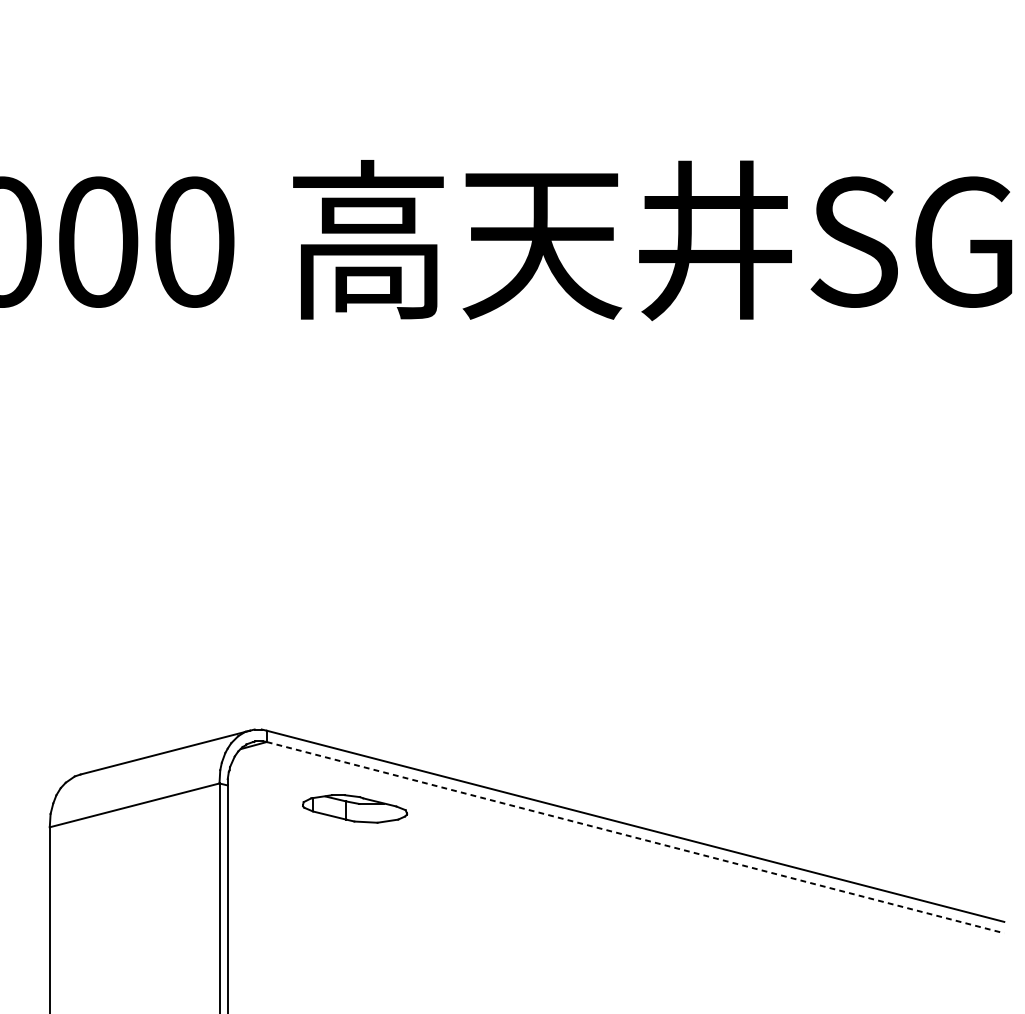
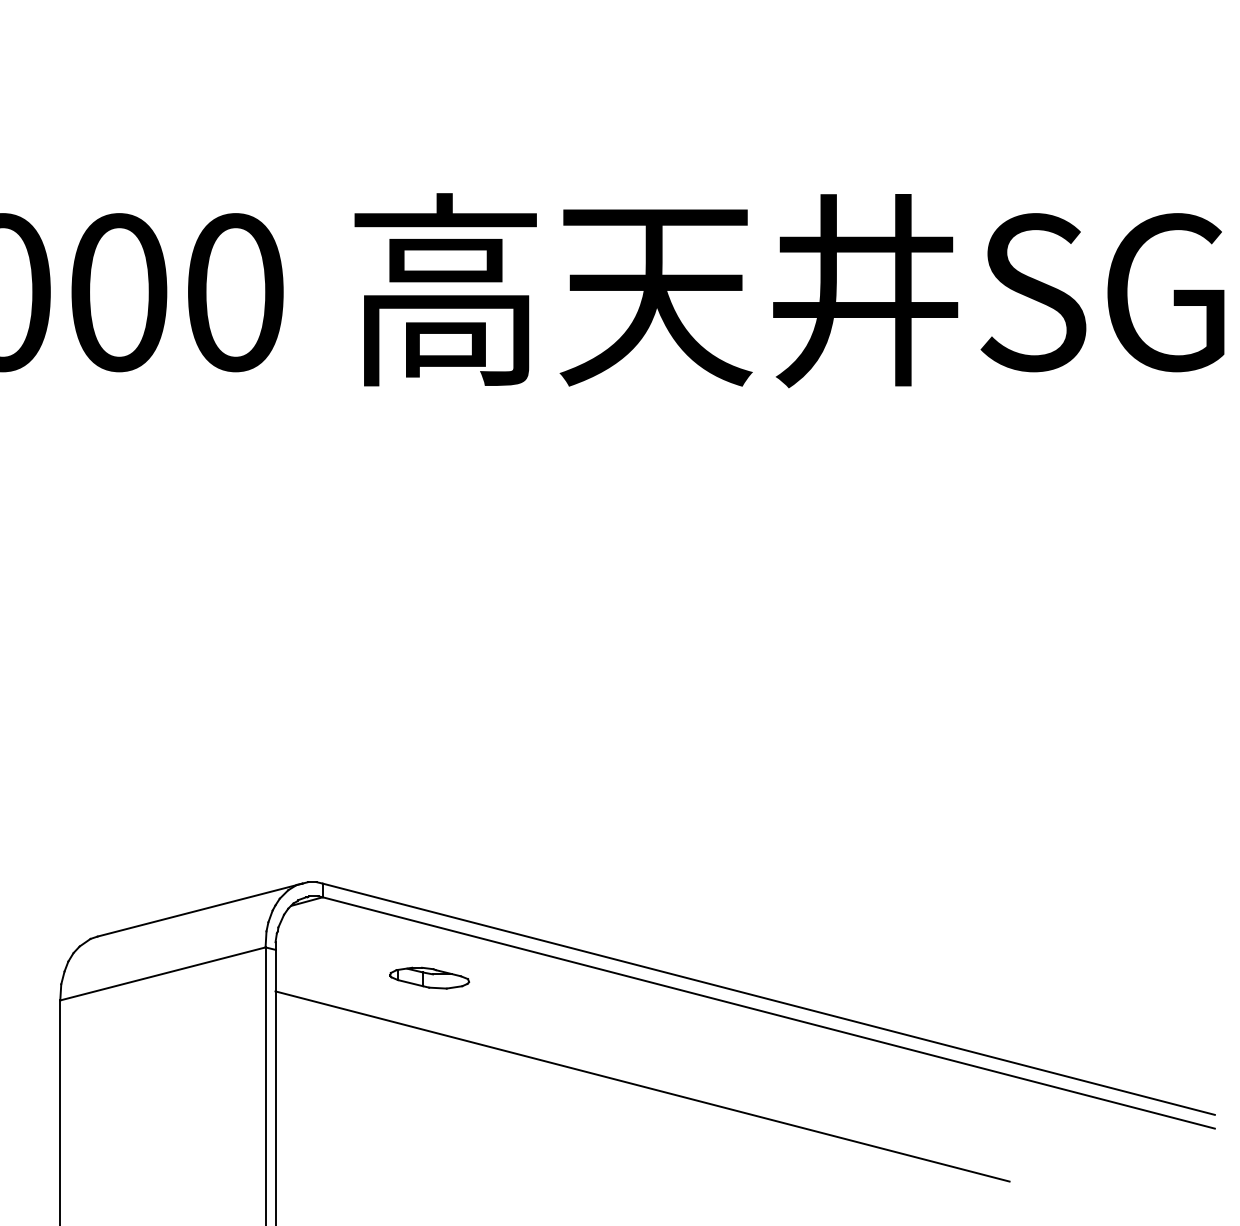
part: (355, 808) -> (429, 977), size x0.62
line: (635, 837) -> (768, 1012), dashed -> solid
line: (531, 898) -> (642, 1086), added

